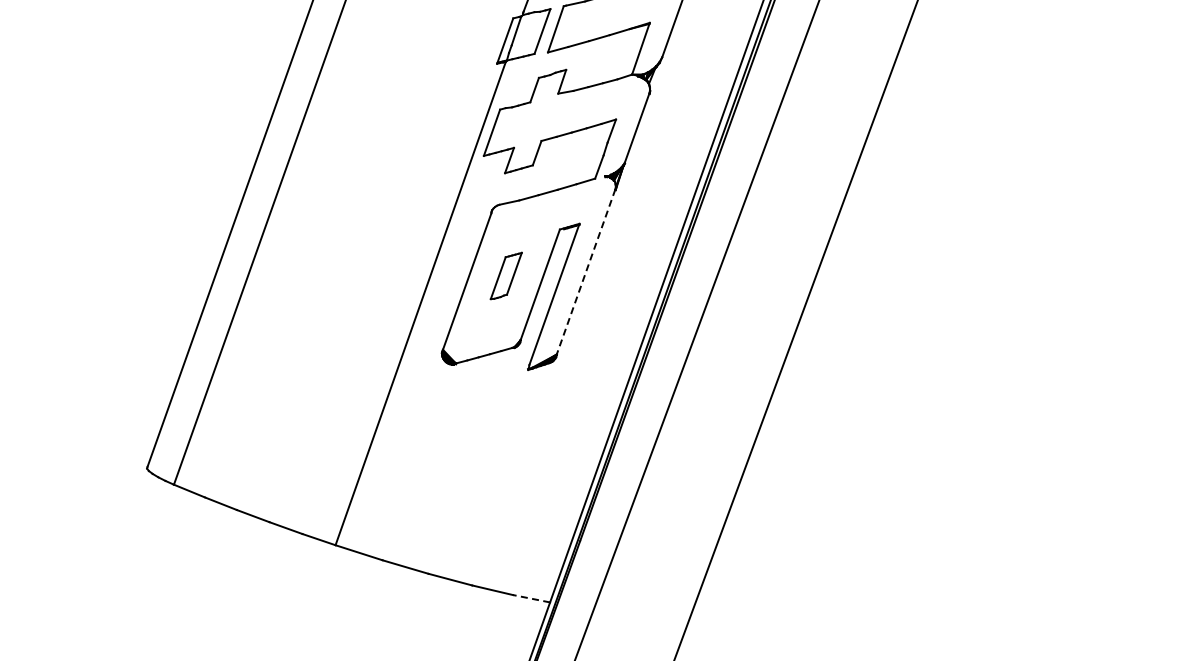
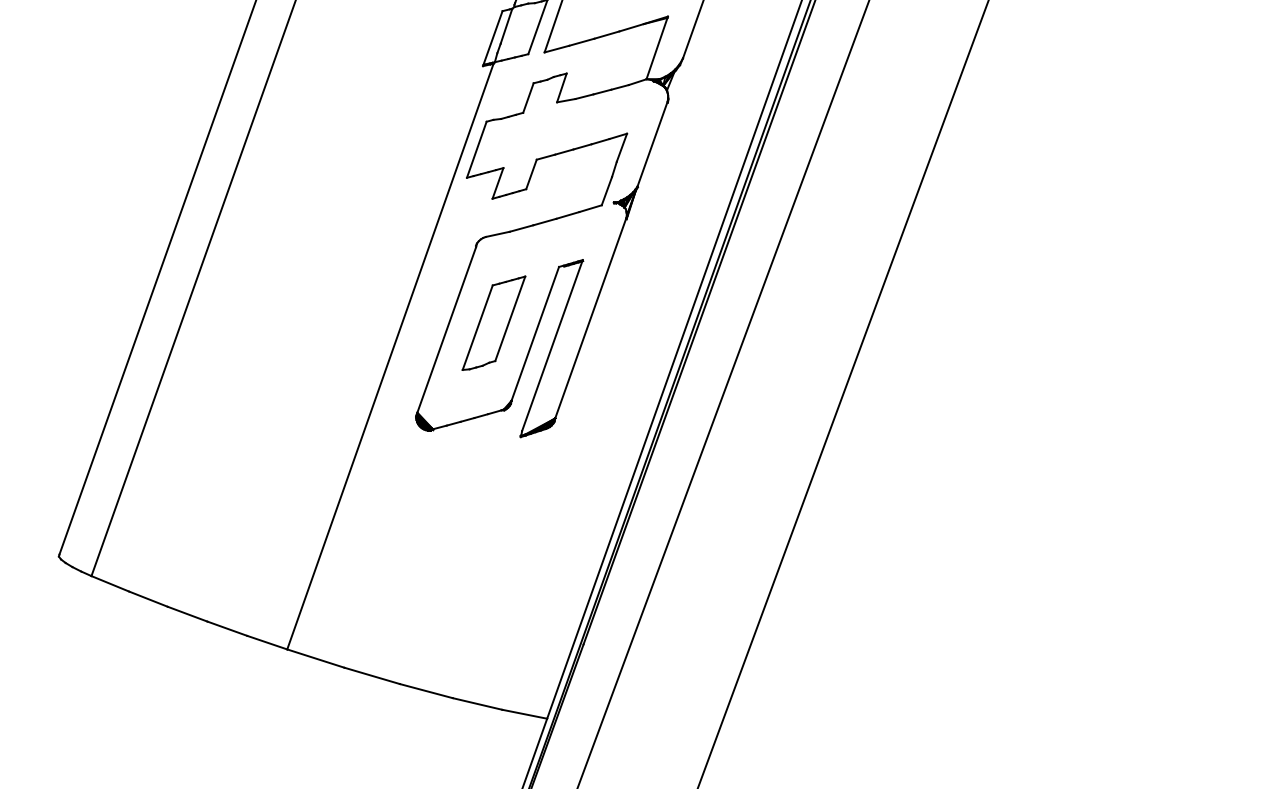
line: (586, 271) -> (591, 317), dashed -> solid
part: (506, 275) -> (494, 322), size x1.67
line: (531, 598) -> (524, 713), dashed -> solid

